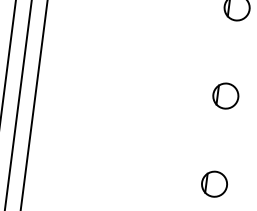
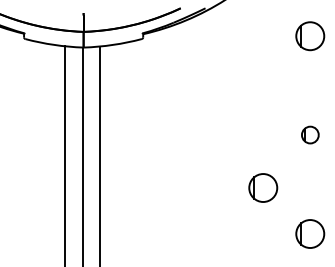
part: (226, 95) -> (310, 134), size x0.6
part: (178, 137) -> (263, 187), added

